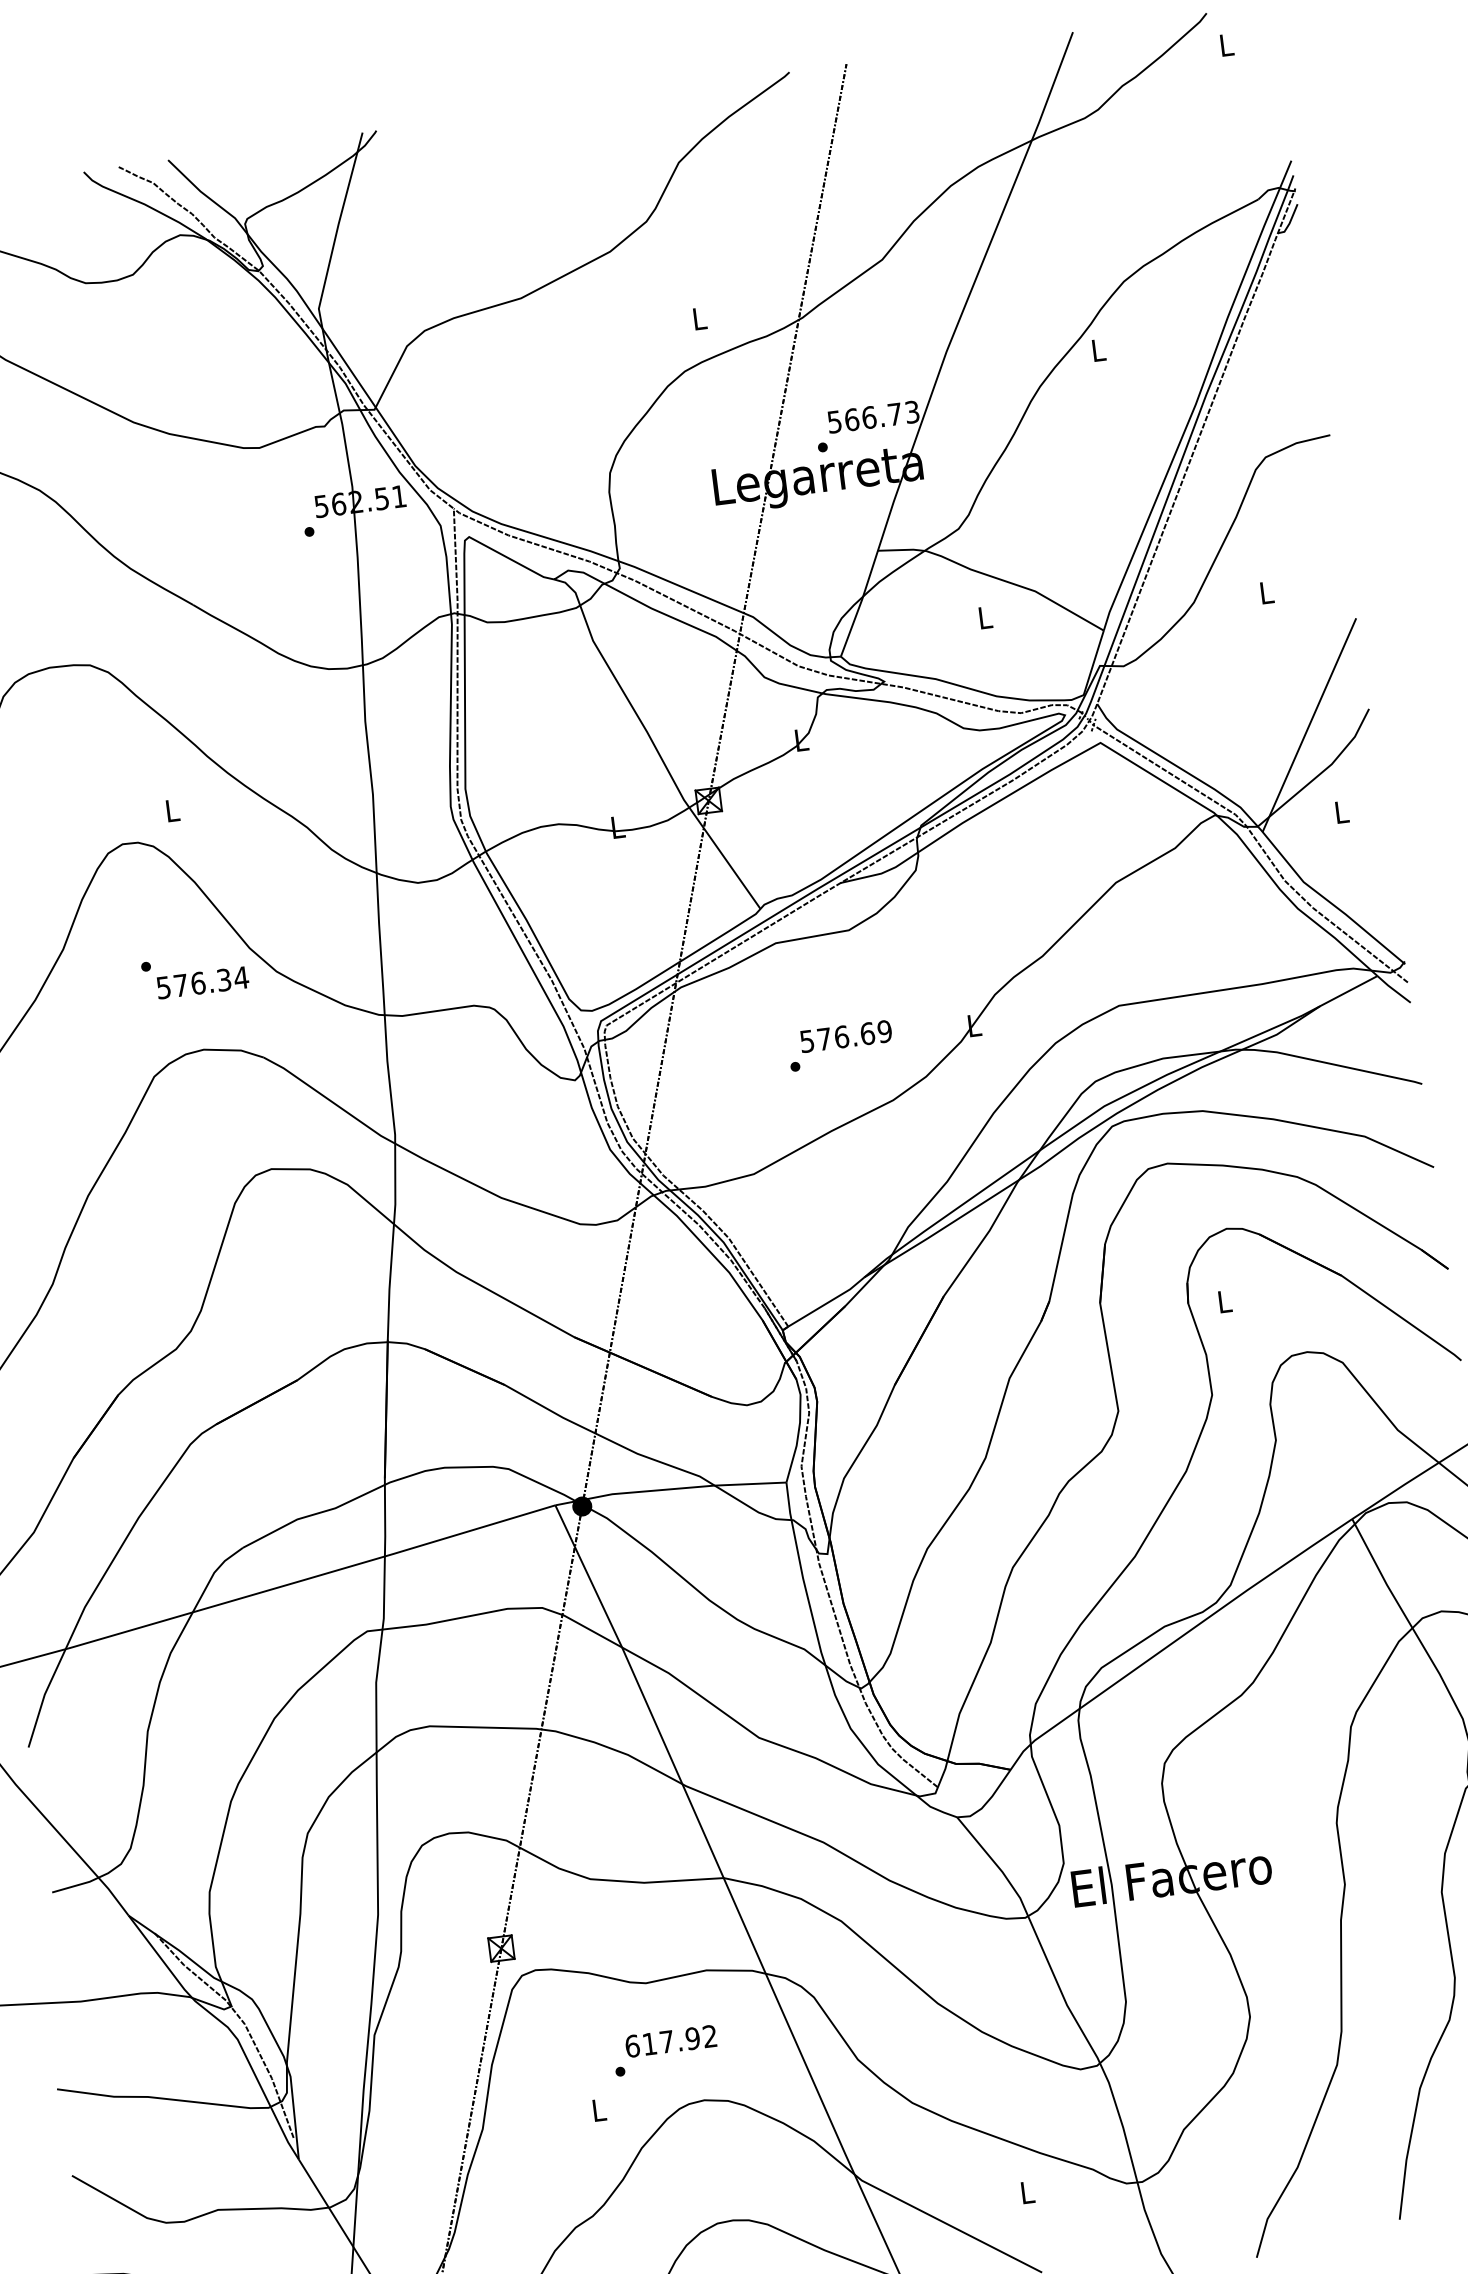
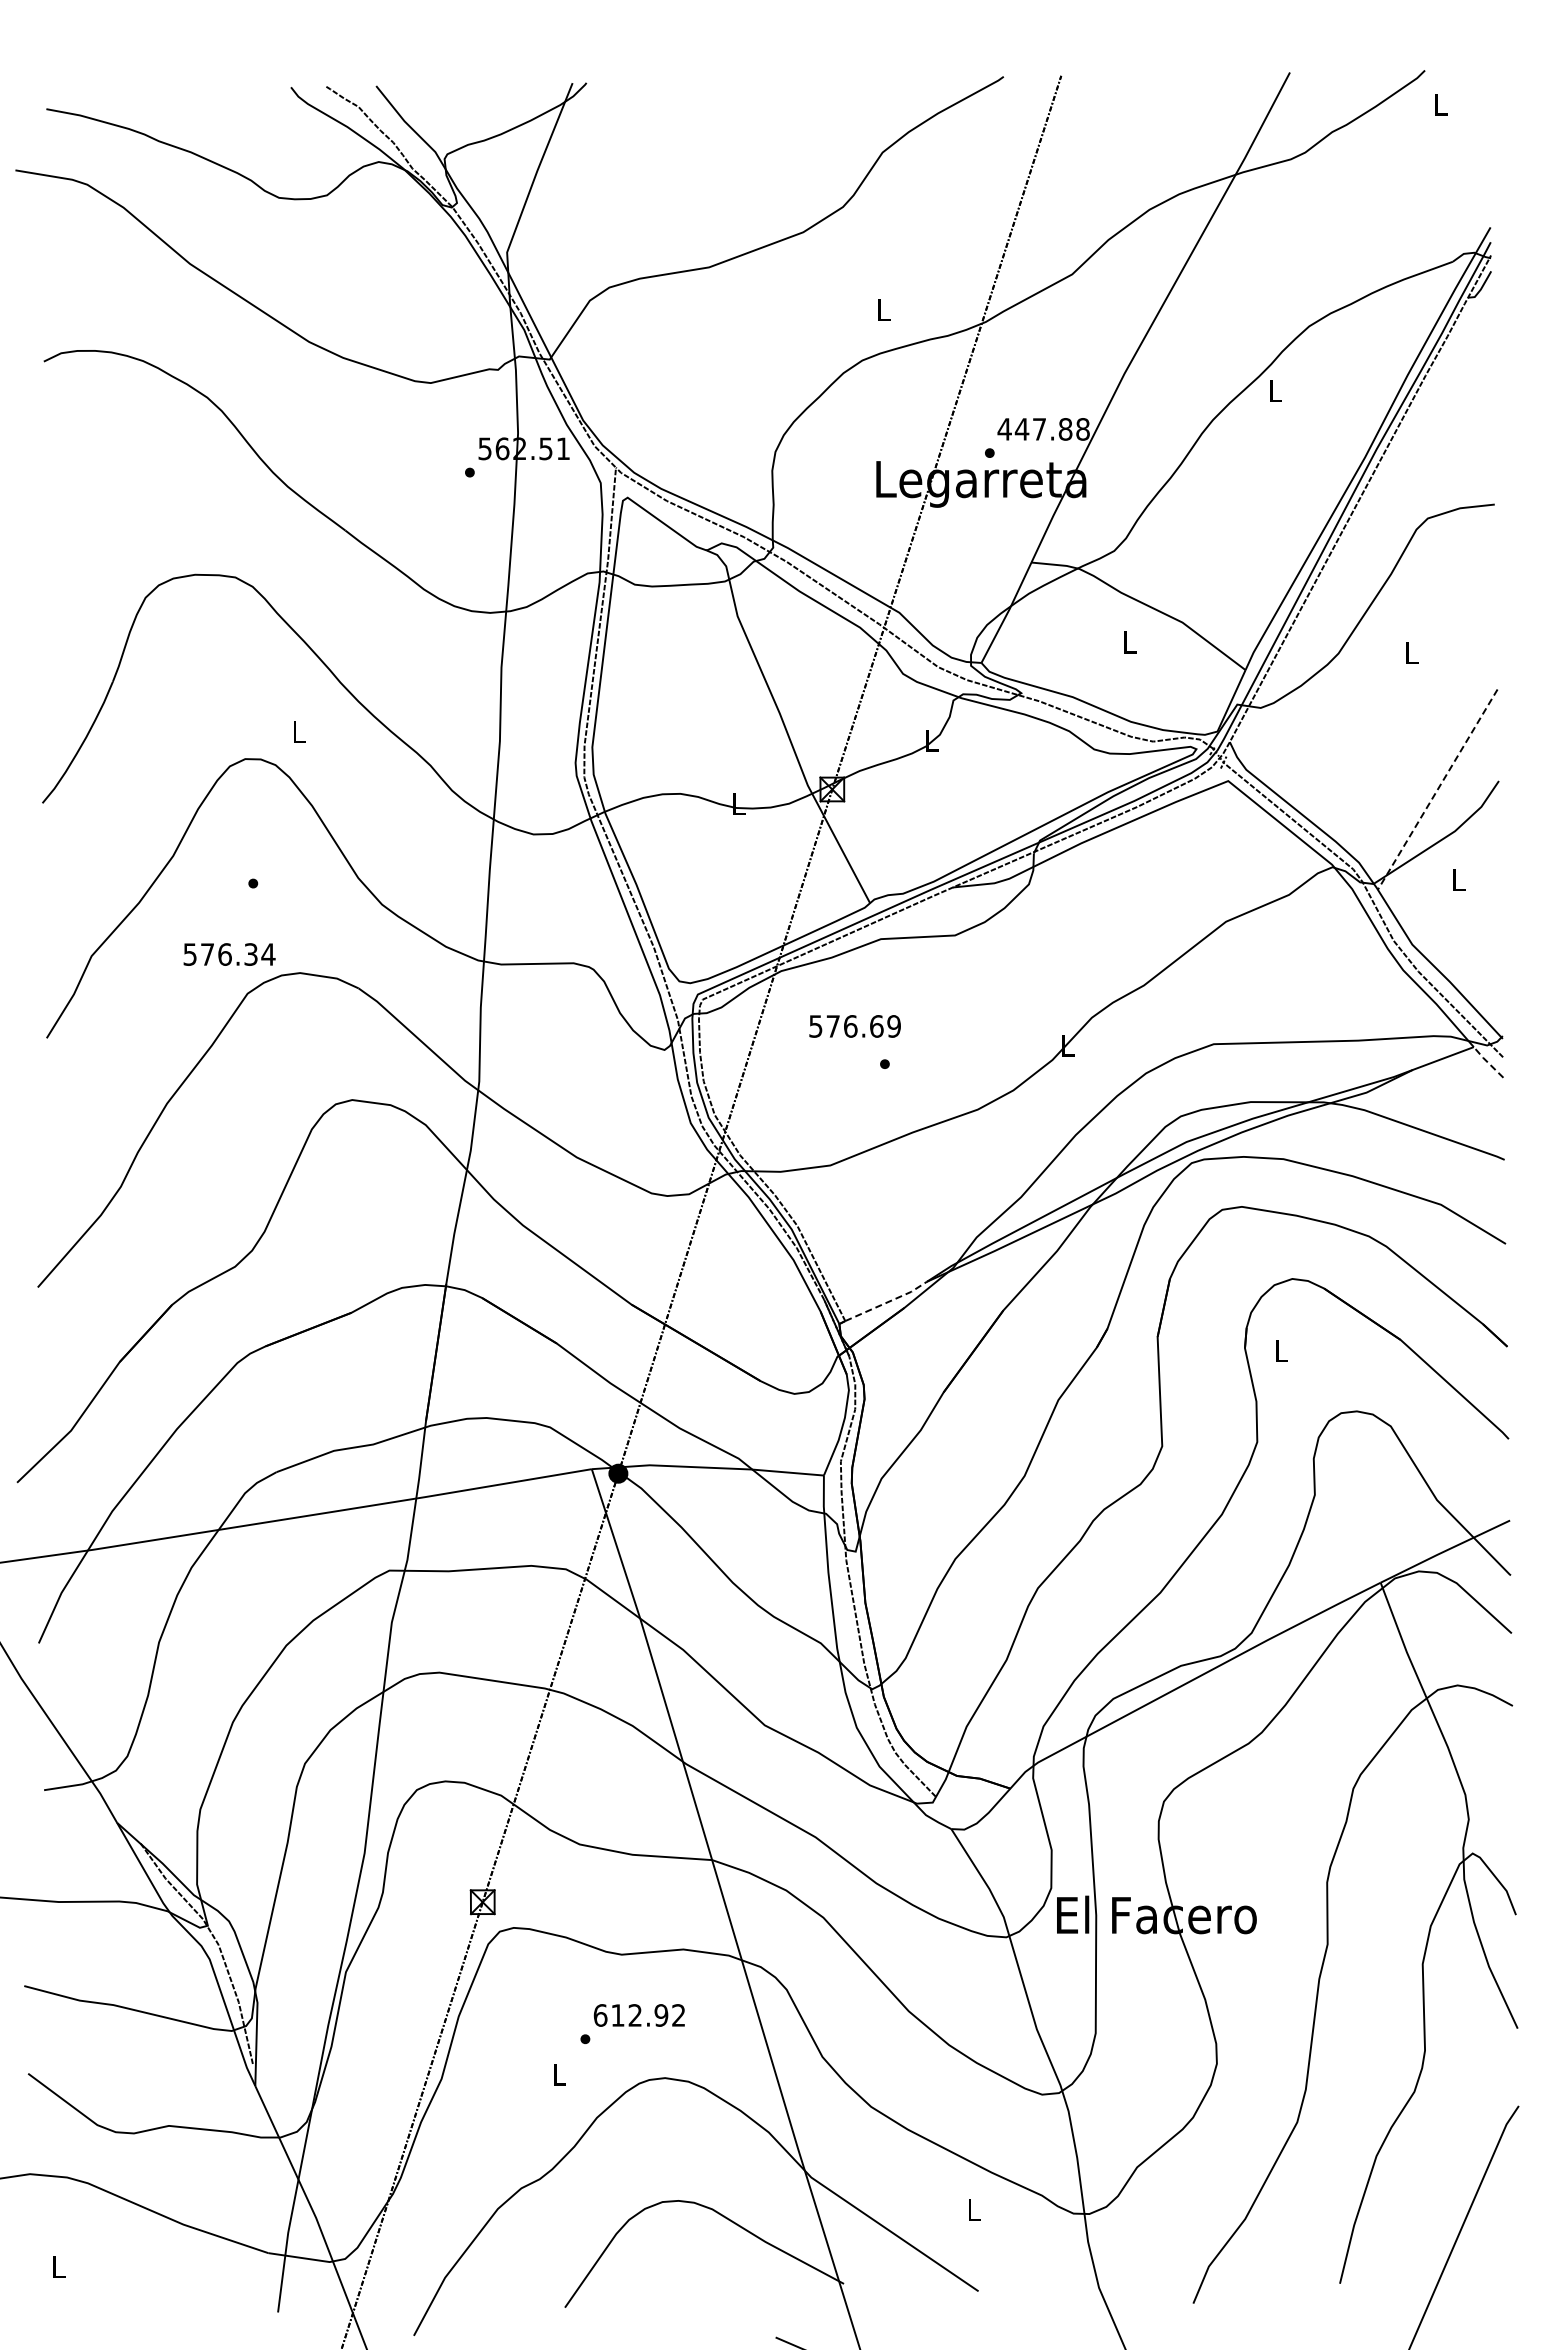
text: (873, 417) -> (1043, 429), 566.73 -> 447.88
line: (1309, 725) -> (1437, 789), solid -> dashed
text: (202, 982) -> (229, 954), moved
line: (1392, 988) -> (1487, 1061), solid -> dashed
text: (845, 1036) -> (854, 1026), moved
line: (827, 1302) -> (887, 1302), solid -> dashed
text: (666, 2042) -> (634, 2015), 617.92 -> 612.92

